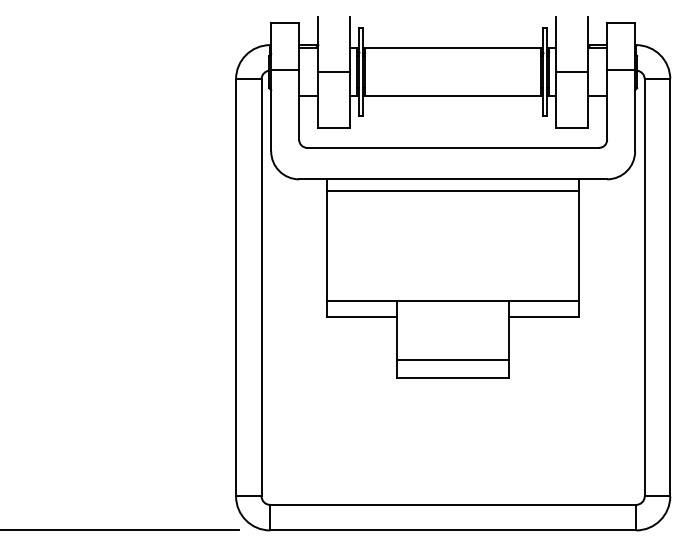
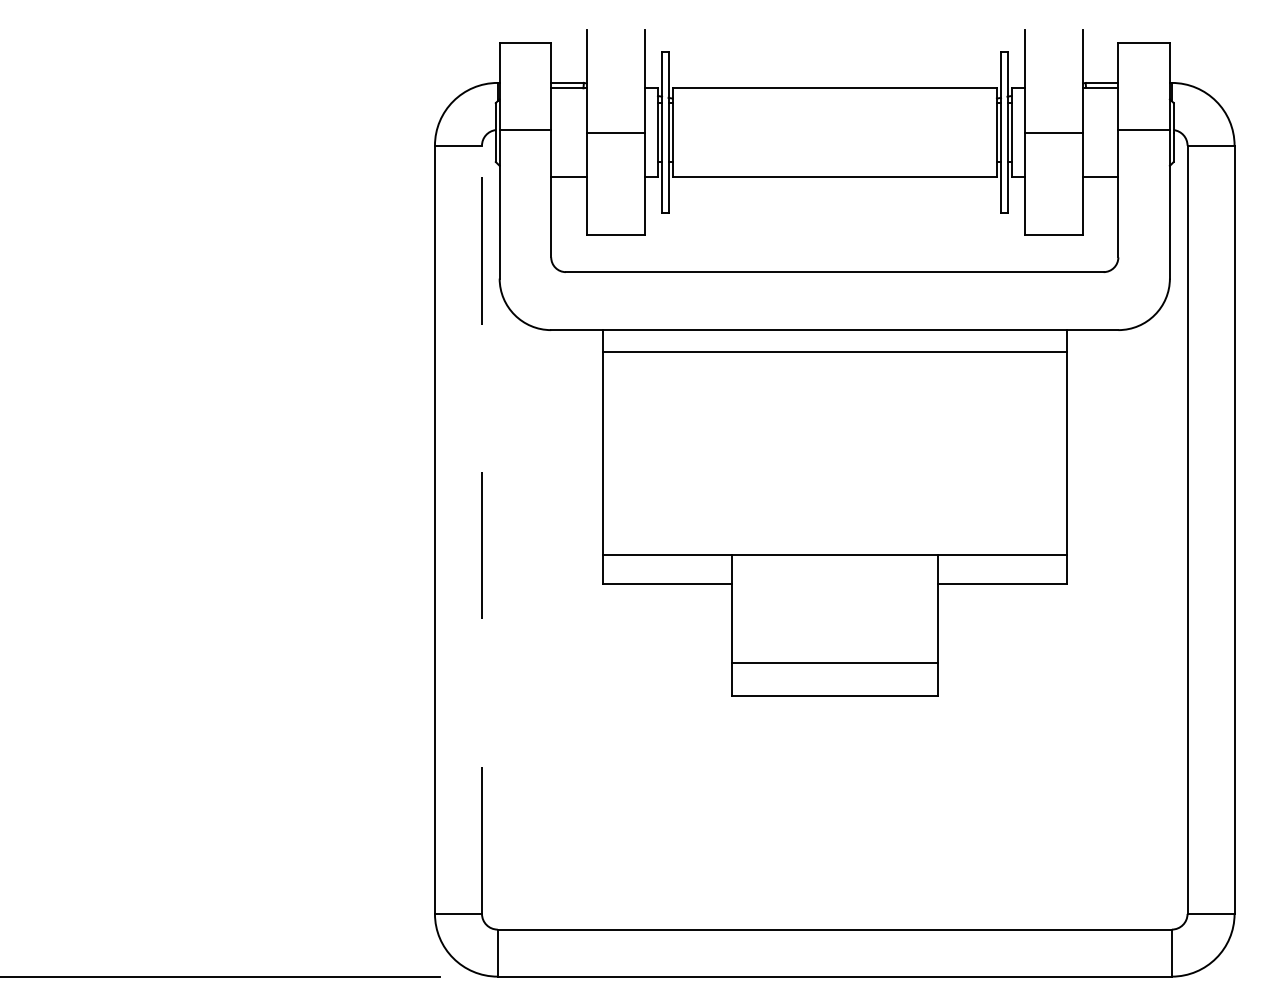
line: (261, 287) -> (481, 529), solid -> dashed

